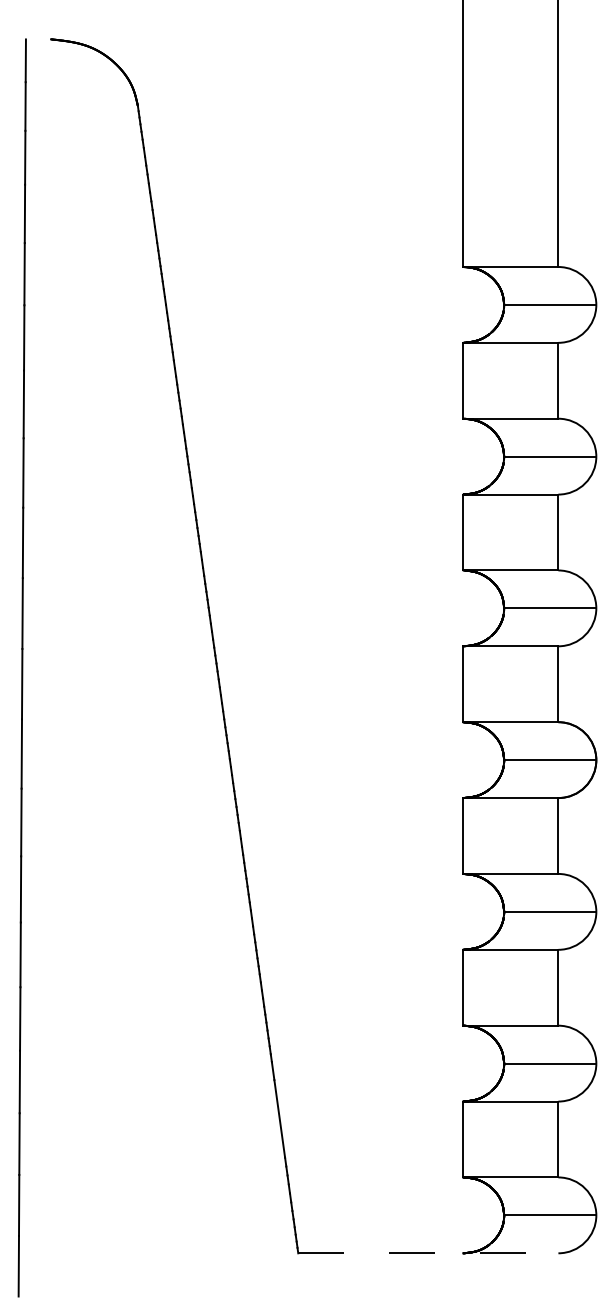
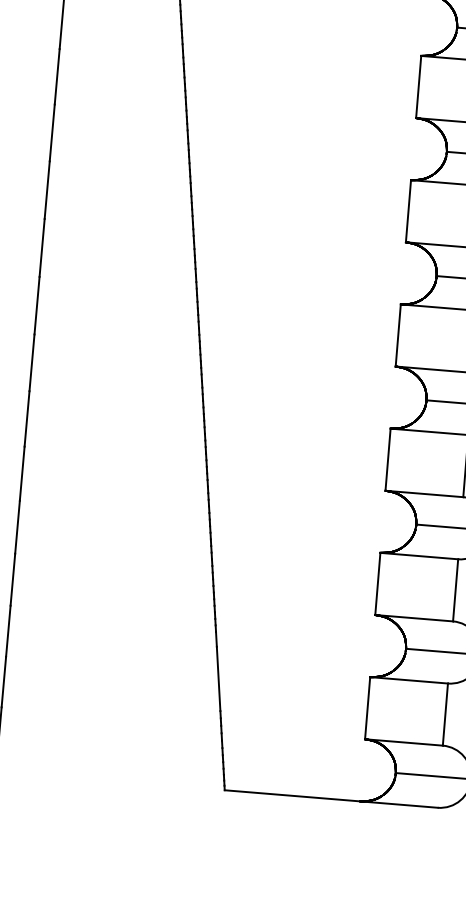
line: (428, 1253) -> (331, 799), dashed -> solid

